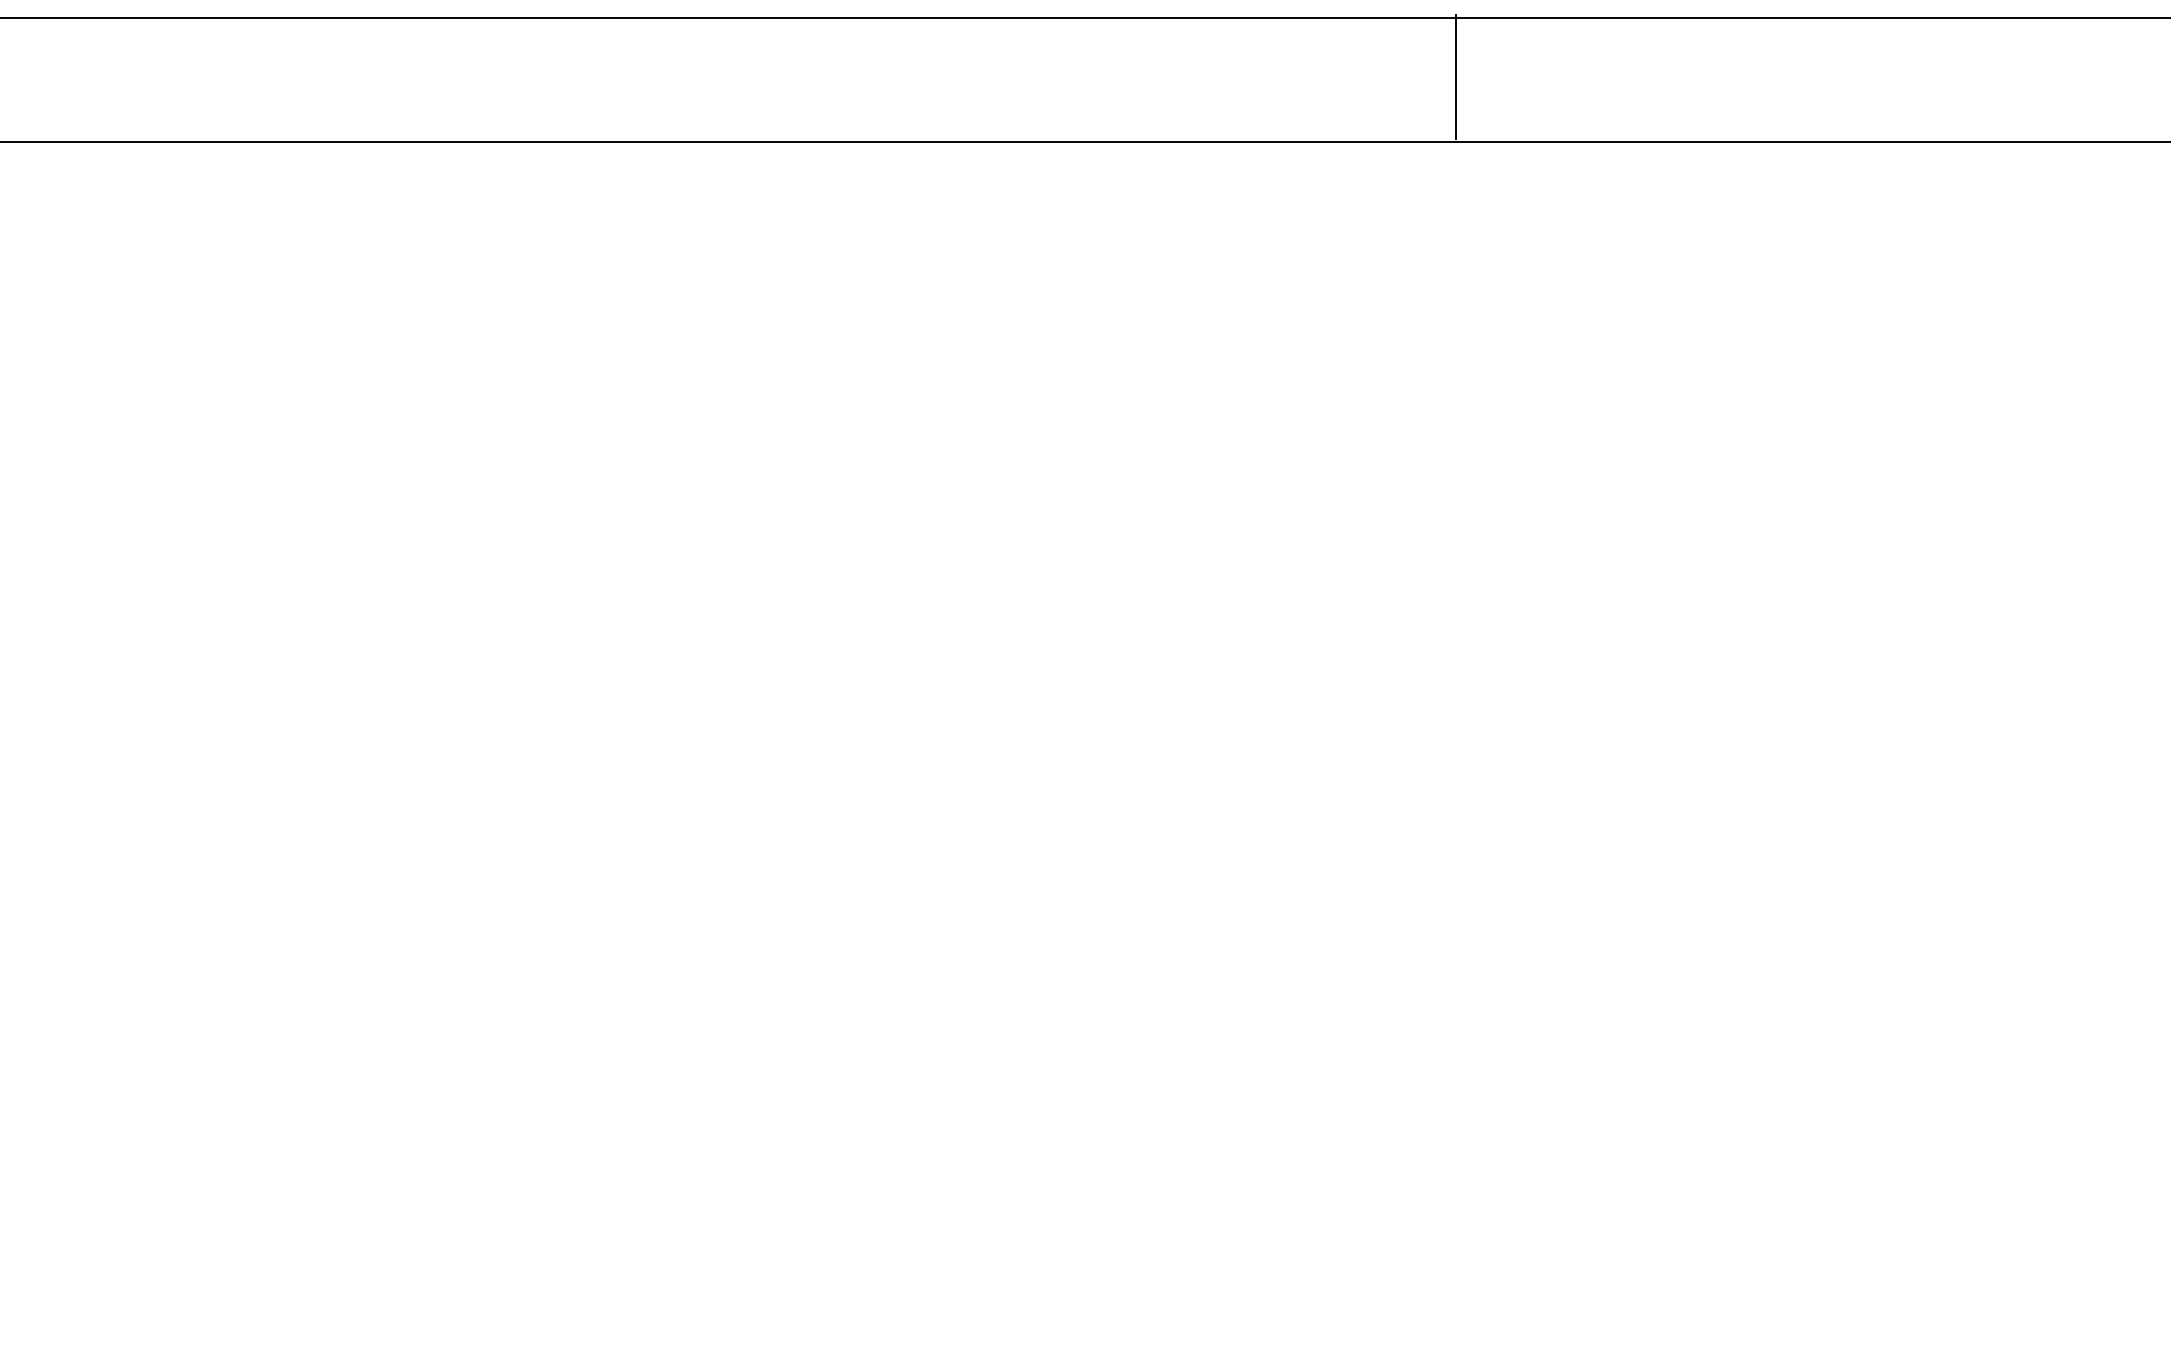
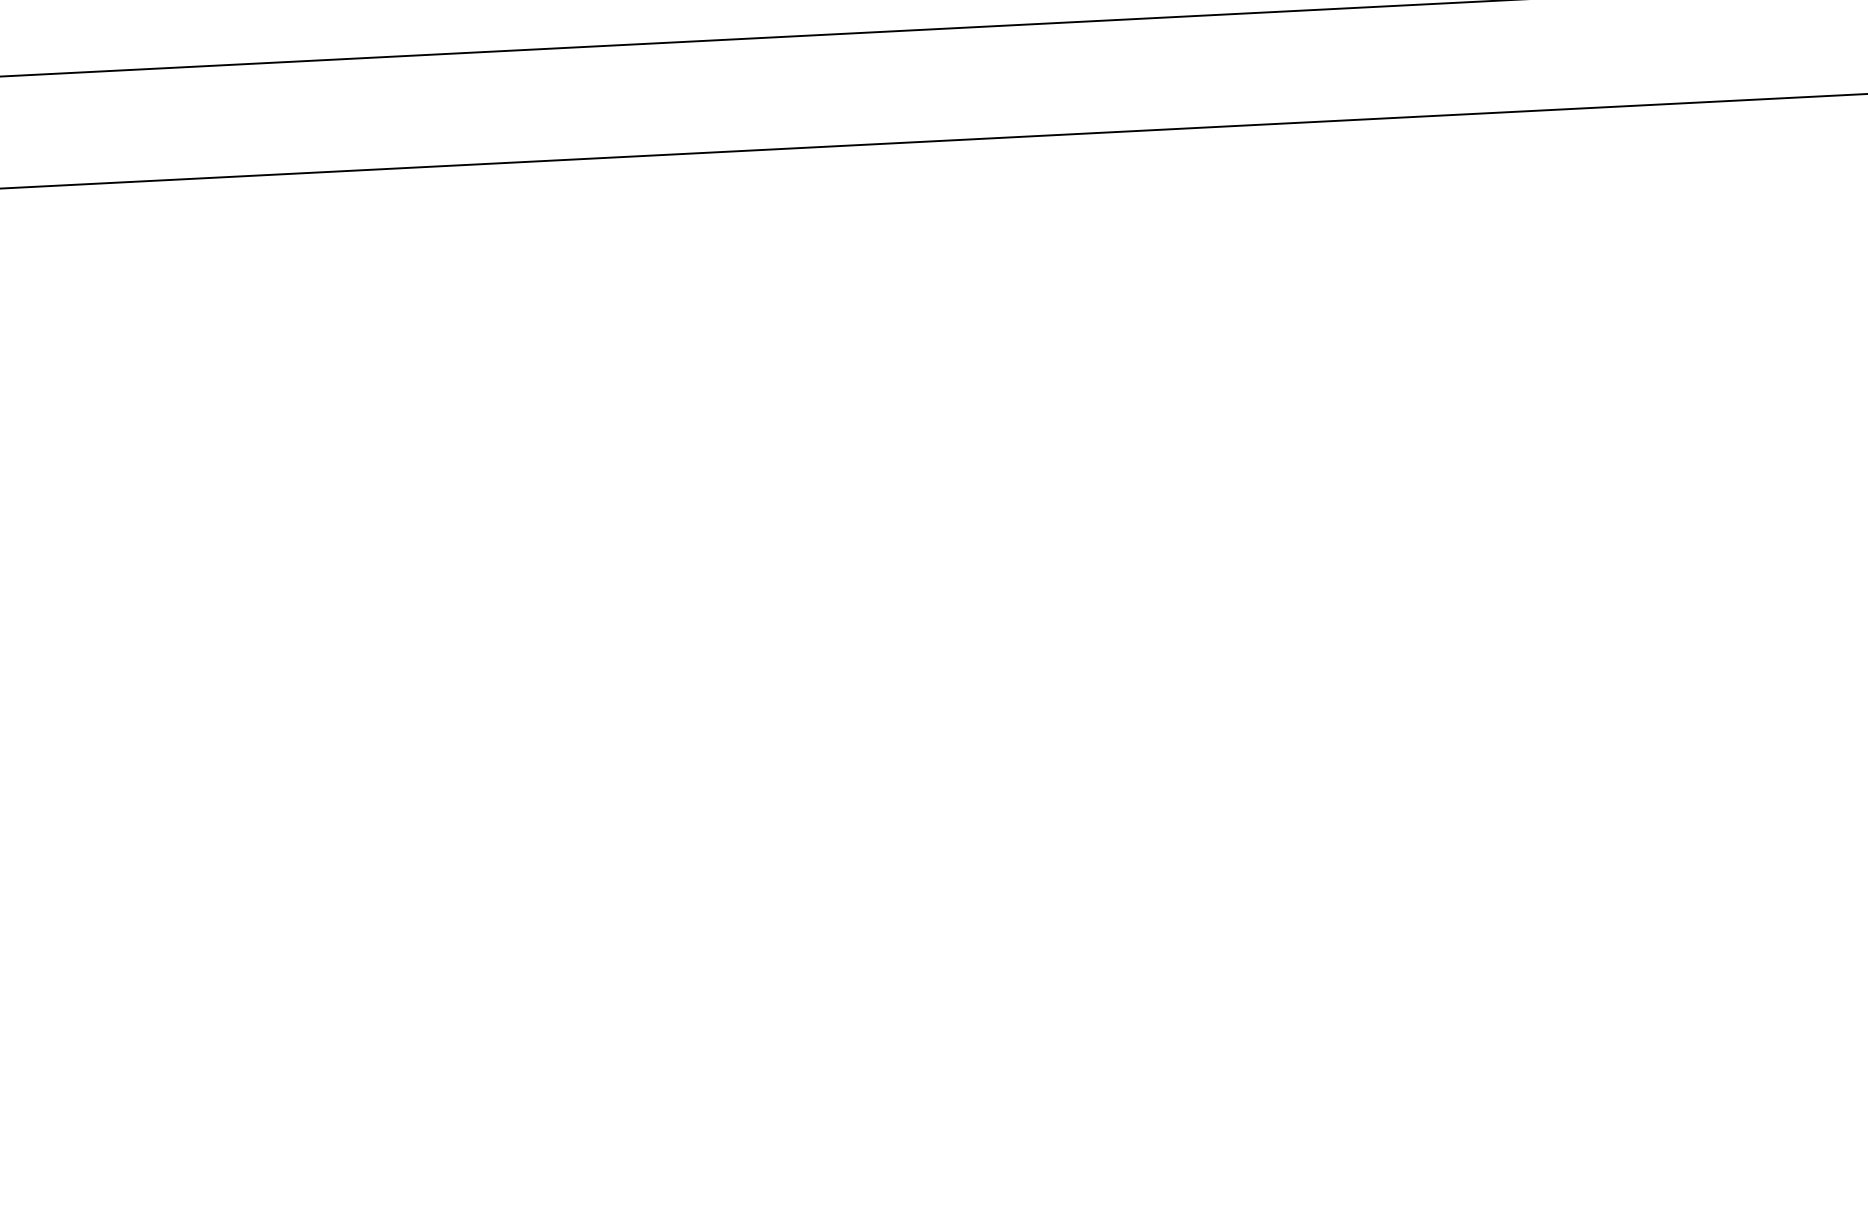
line: (1456, 76) -> (1176, 70), removed

